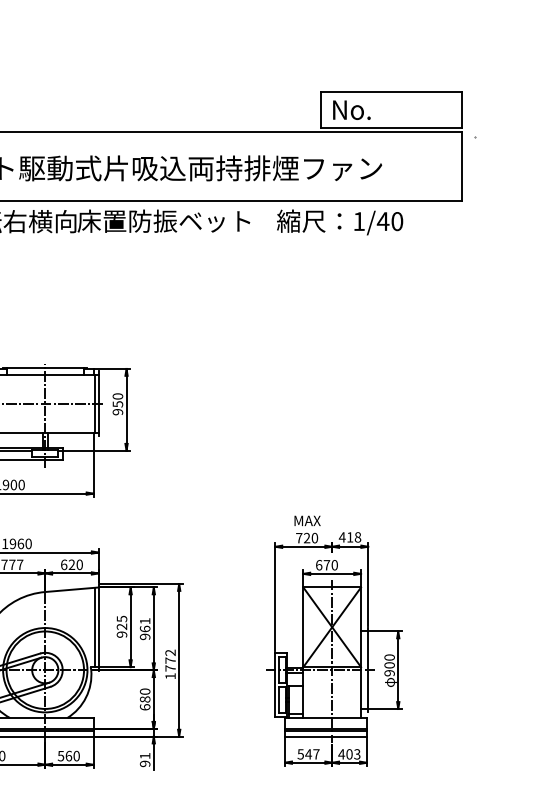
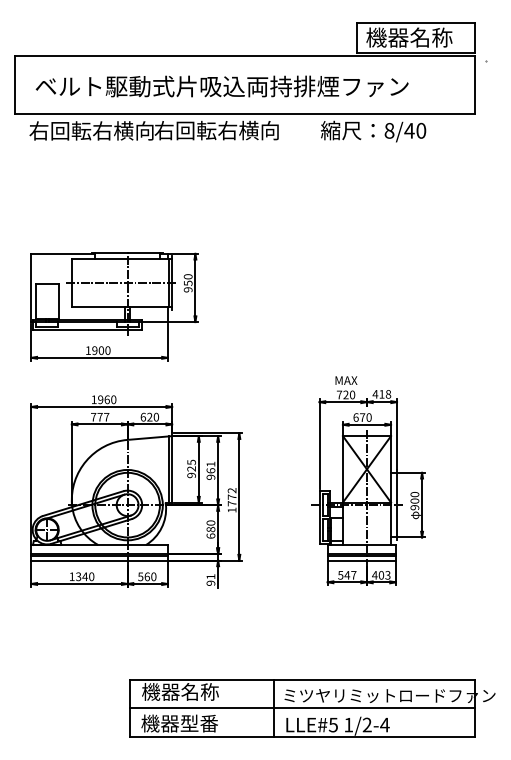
text: (383, 109) -> (409, 37), No. -> 機器名称
text: (163, 221) -> (226, 130), 床置防振ベット -> 右回転右横向
text: (359, 221) -> (389, 130), 1/40 -> 8/40

